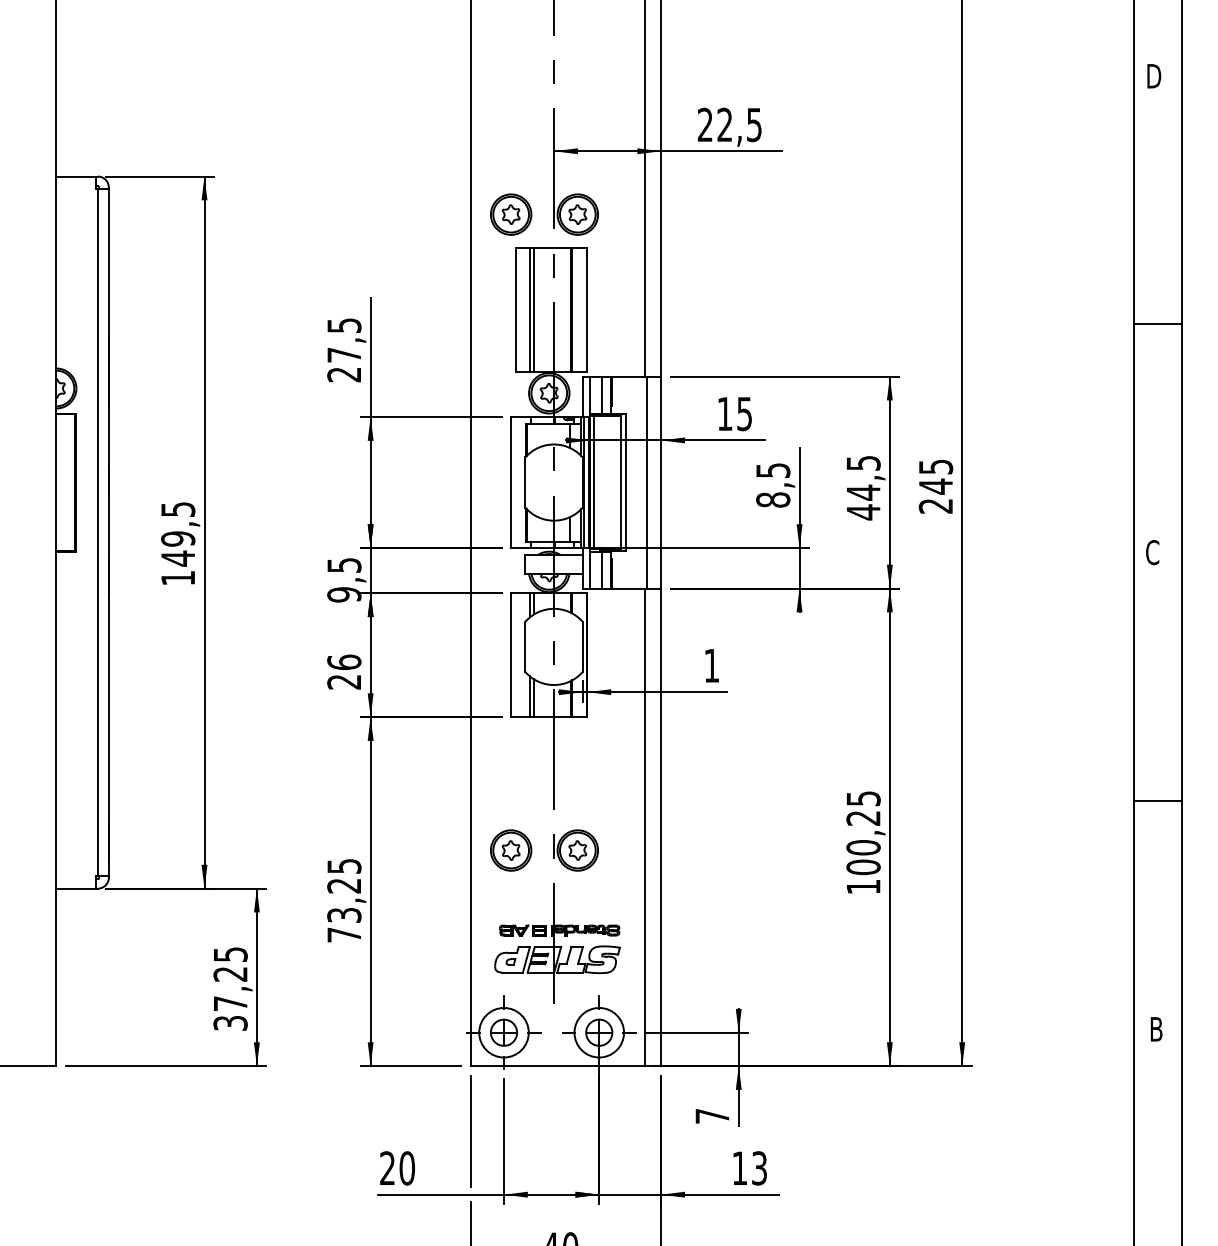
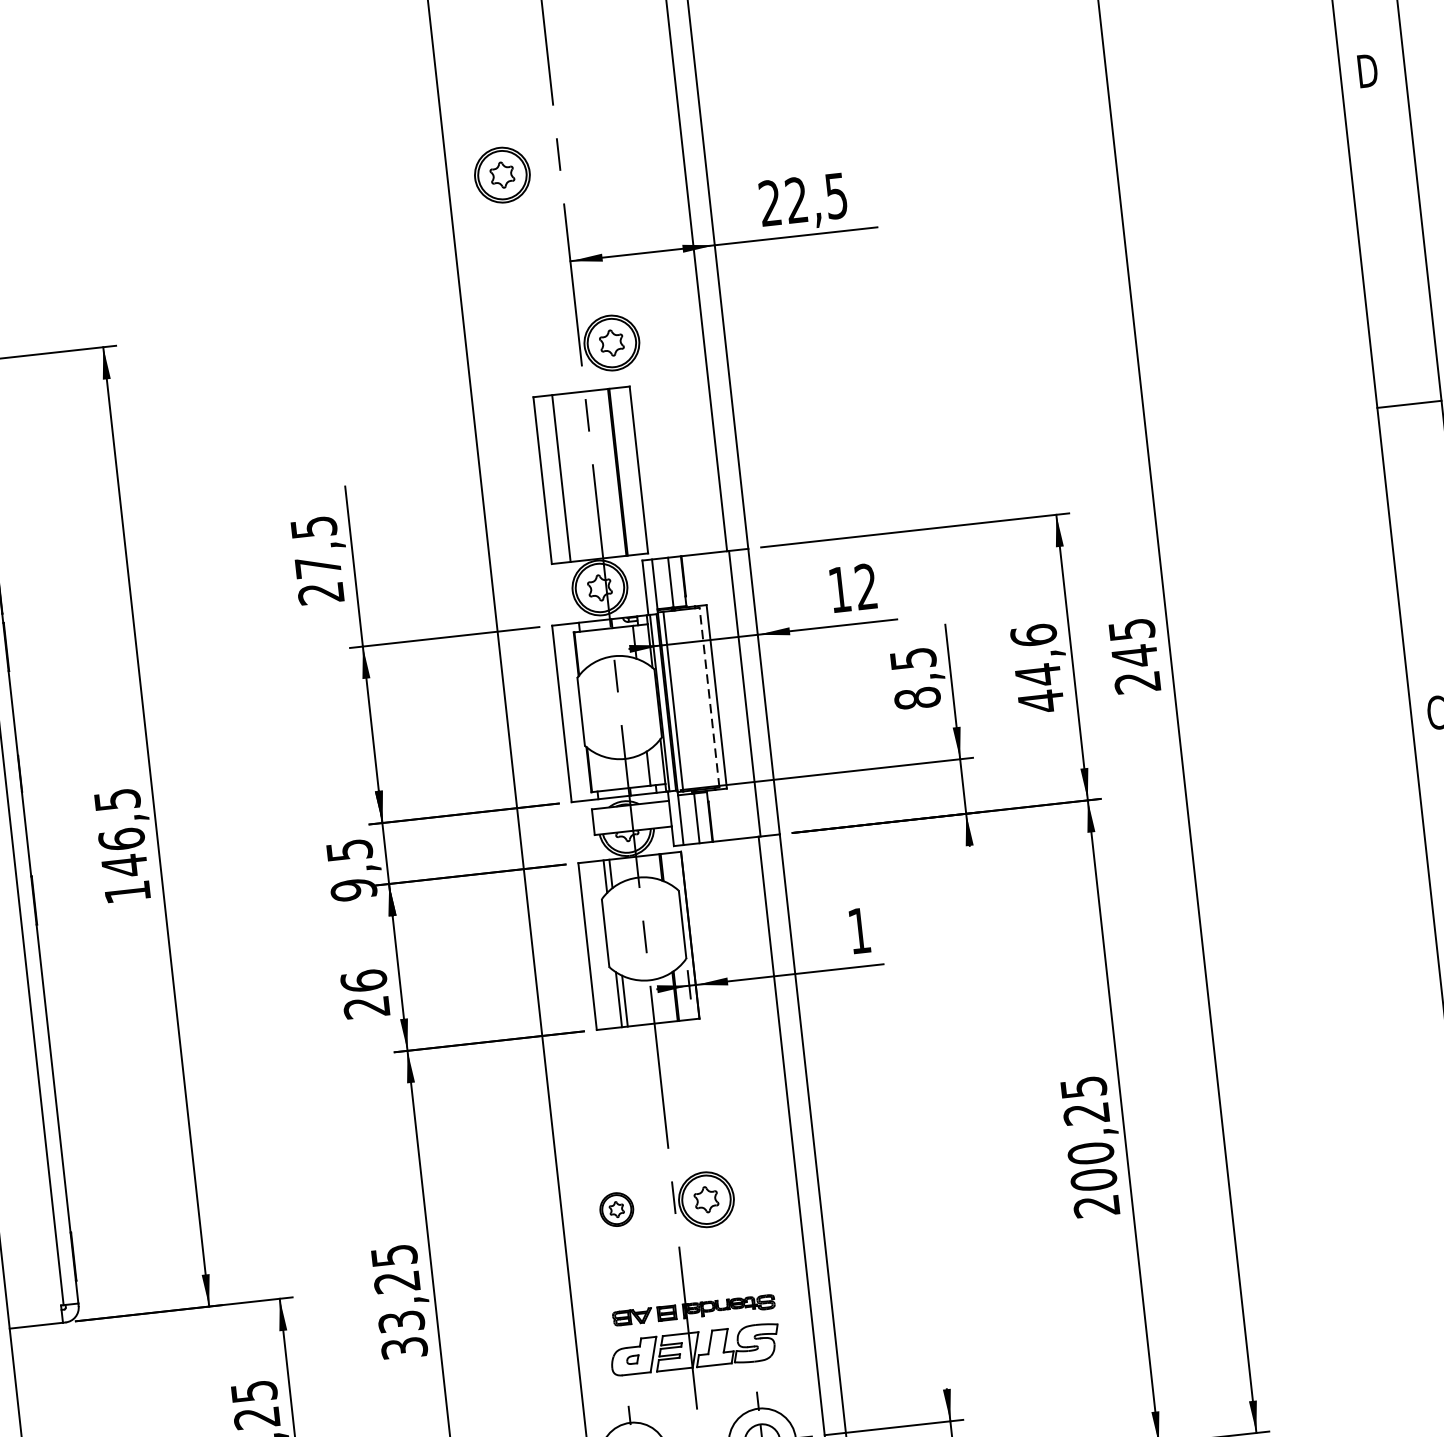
part: (511, 214) -> (502, 174), moved
line: (534, 309) -> (567, 477), removed
text: (744, 413) -> (866, 586), 15 -> 12
text: (863, 462) -> (1033, 634), 44,5 -> 44,6
line: (620, 482) -> (709, 697), solid -> dashed
text: (178, 538) -> (122, 838), 149,5 -> 146,5
part: (511, 850) -> (617, 1209), size x0.6
text: (863, 887) -> (1096, 1207), 100,25 -> 200,25
text: (344, 934) -> (404, 1347), 73,25 -> 33,25

